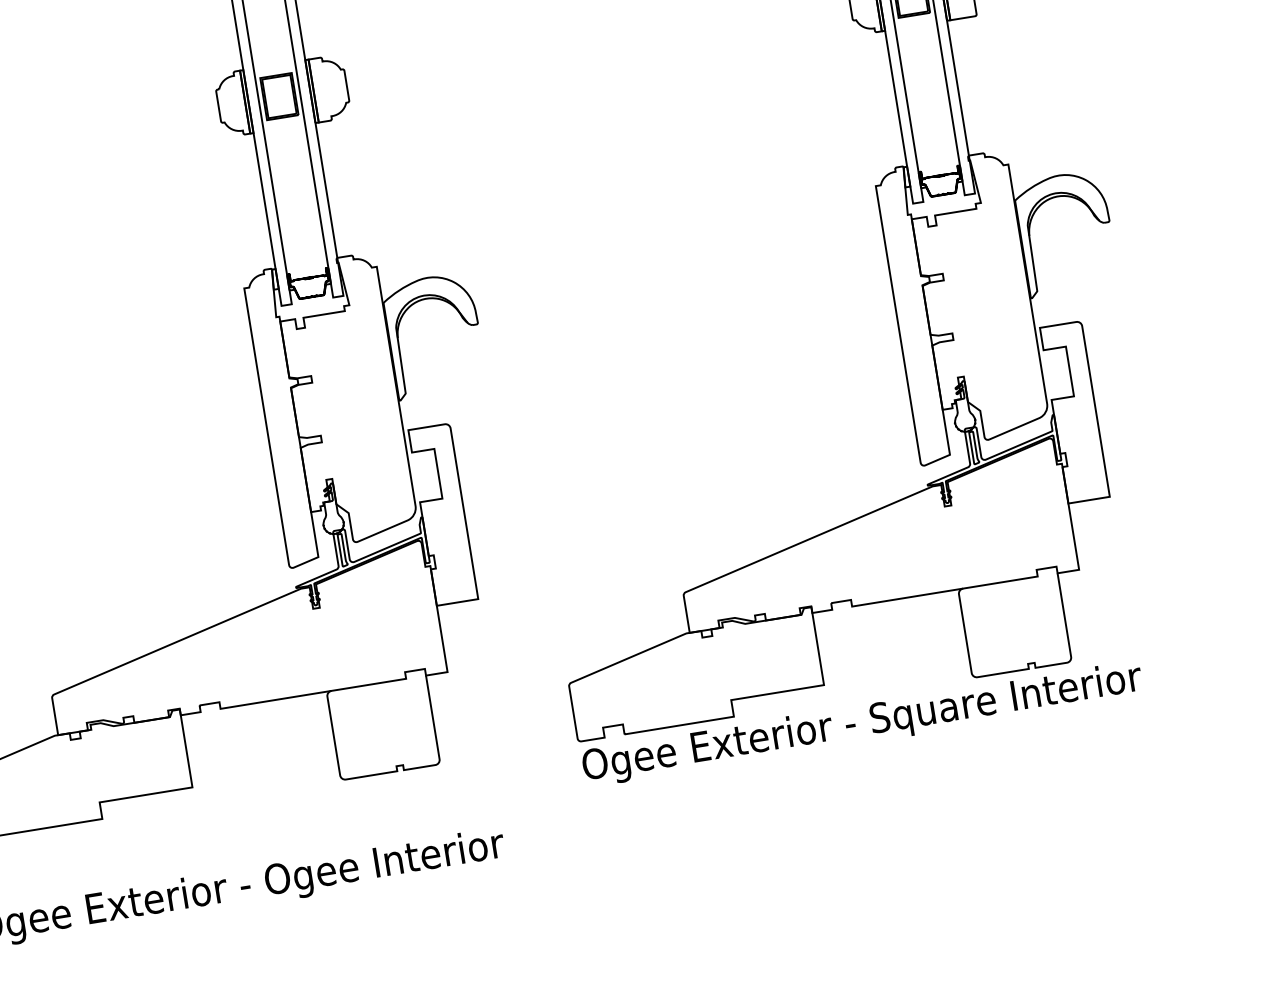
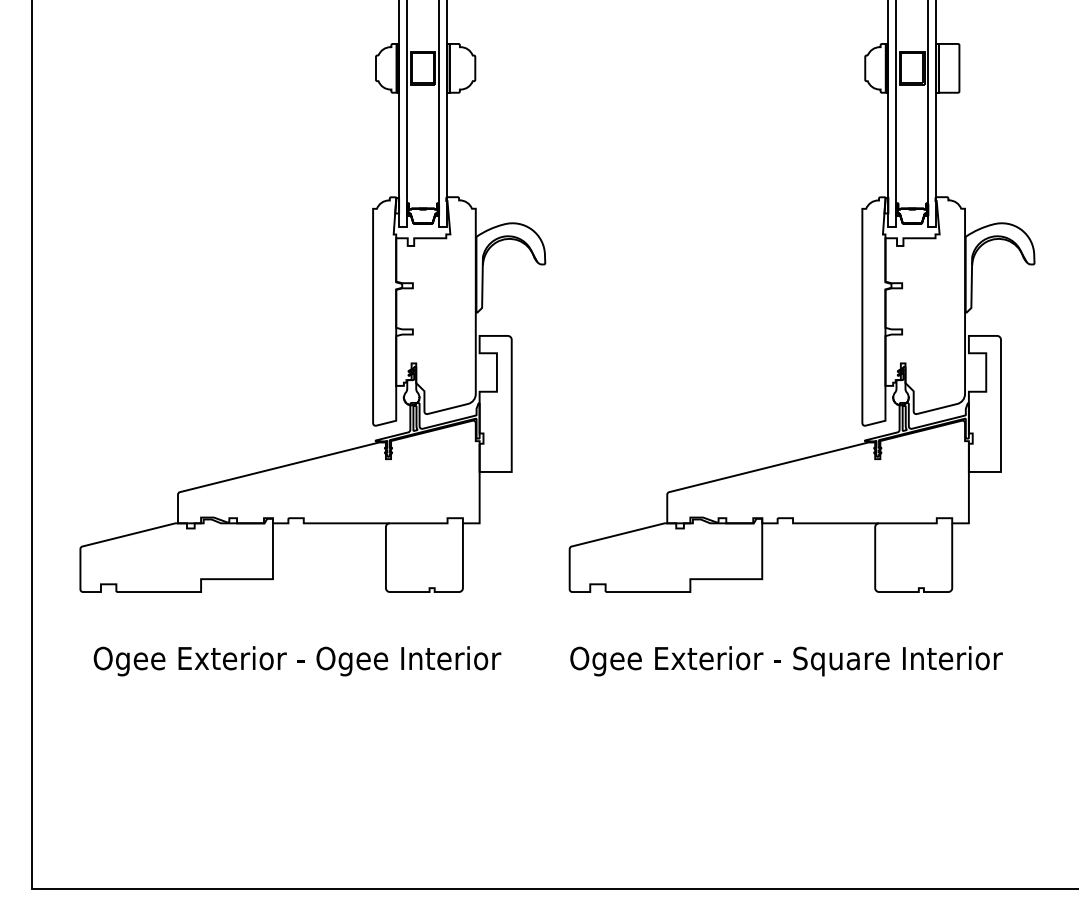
text: (862, 724) -> (786, 661), moved

